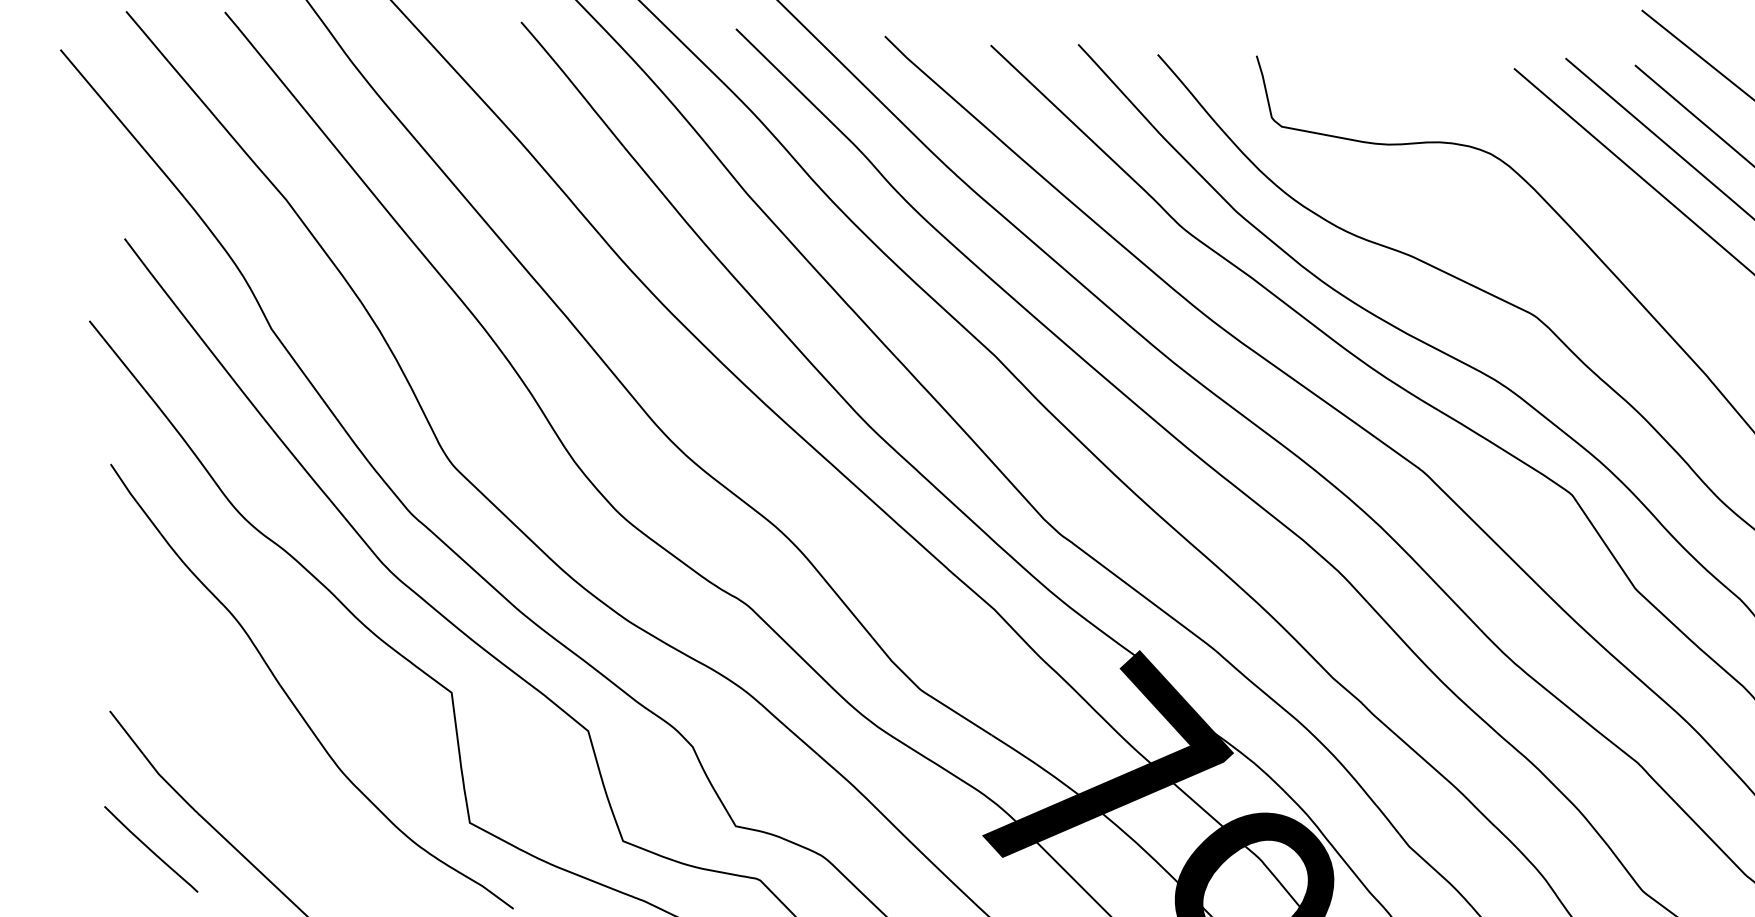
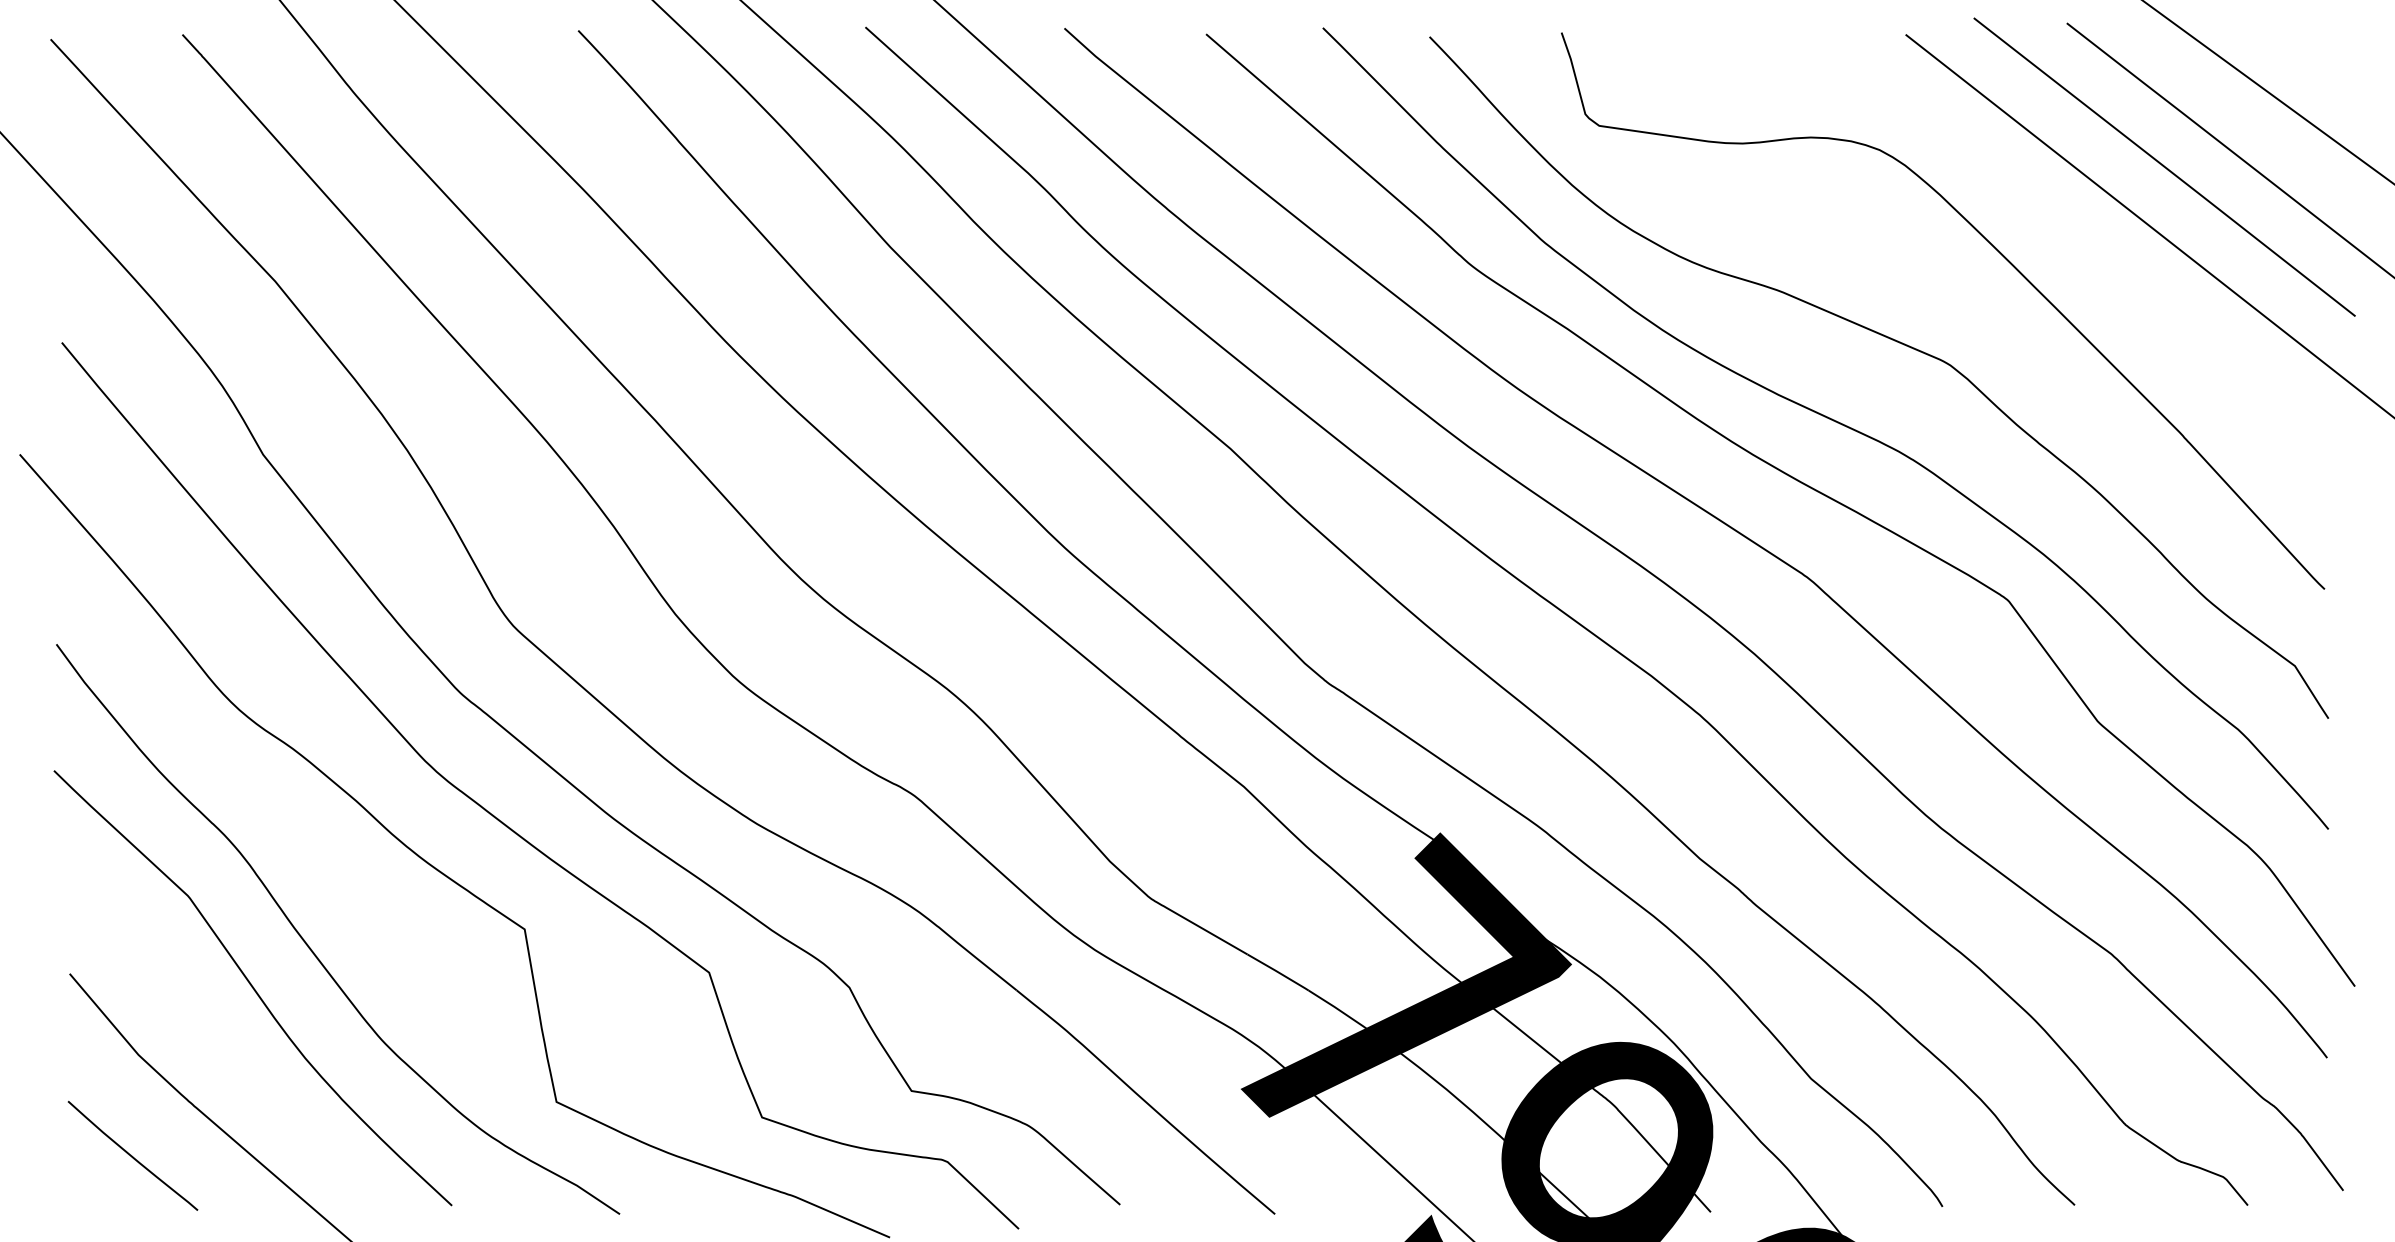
curve: (246, 728) -> (252, 988), added

